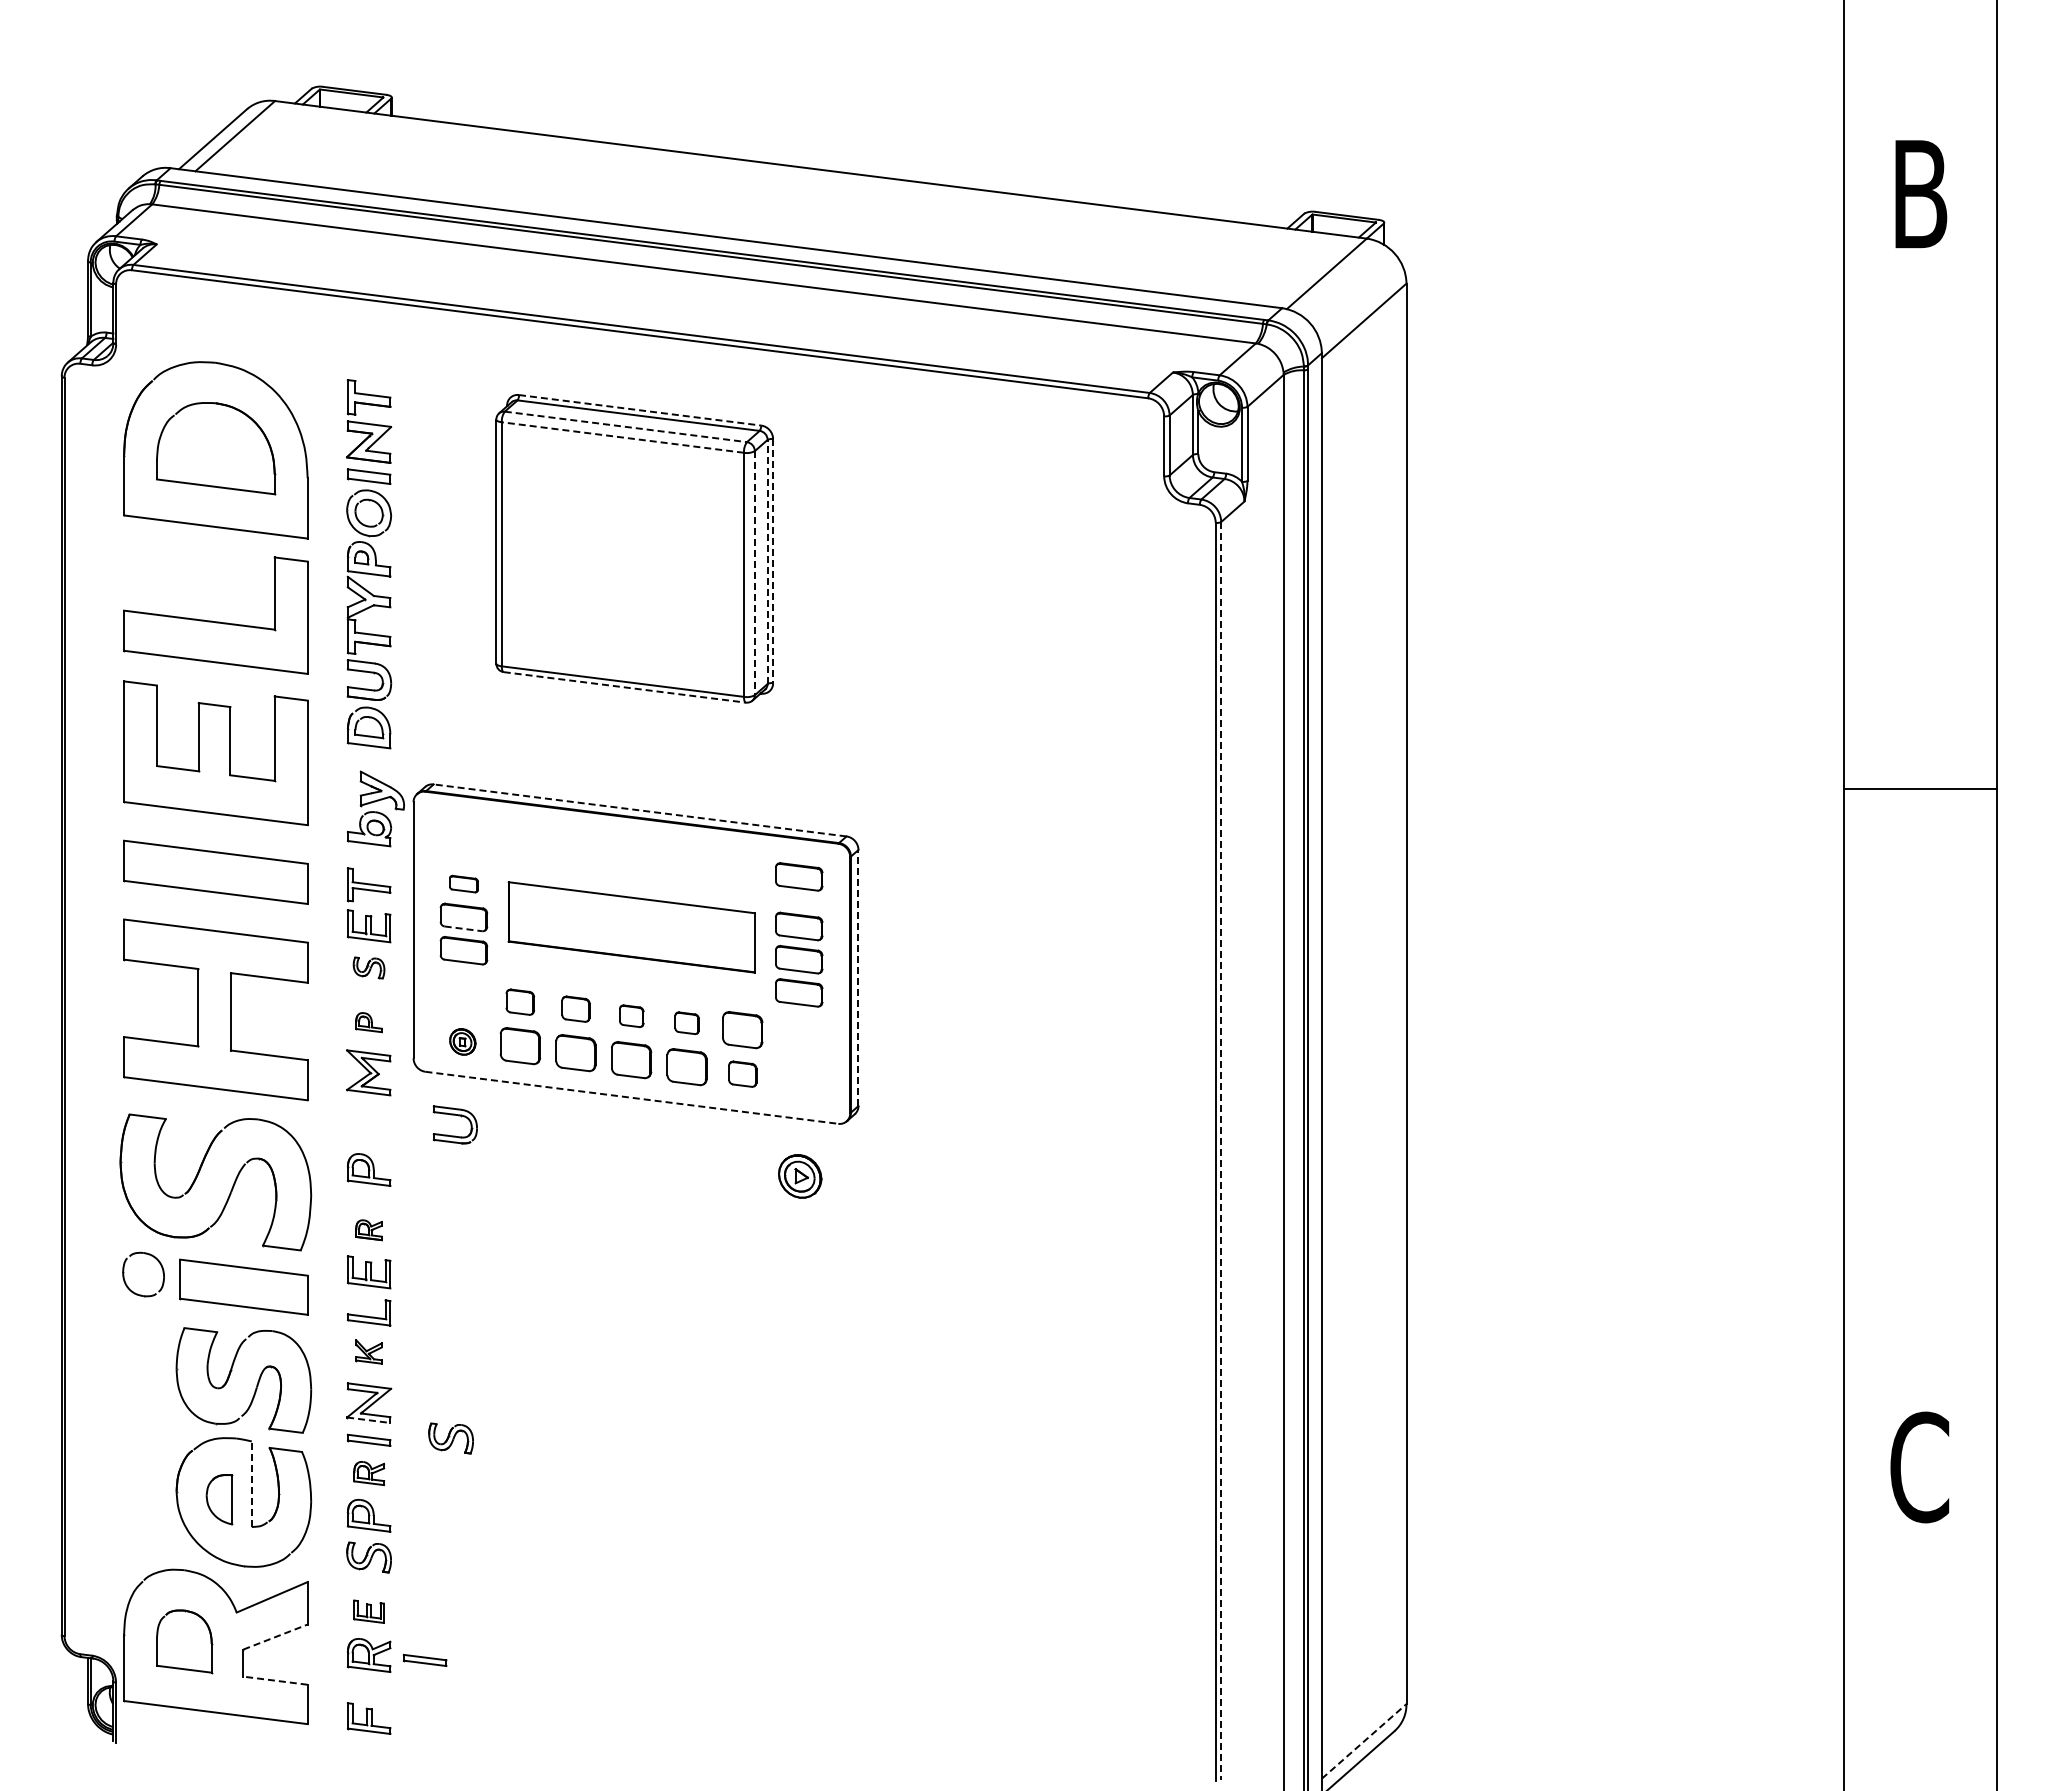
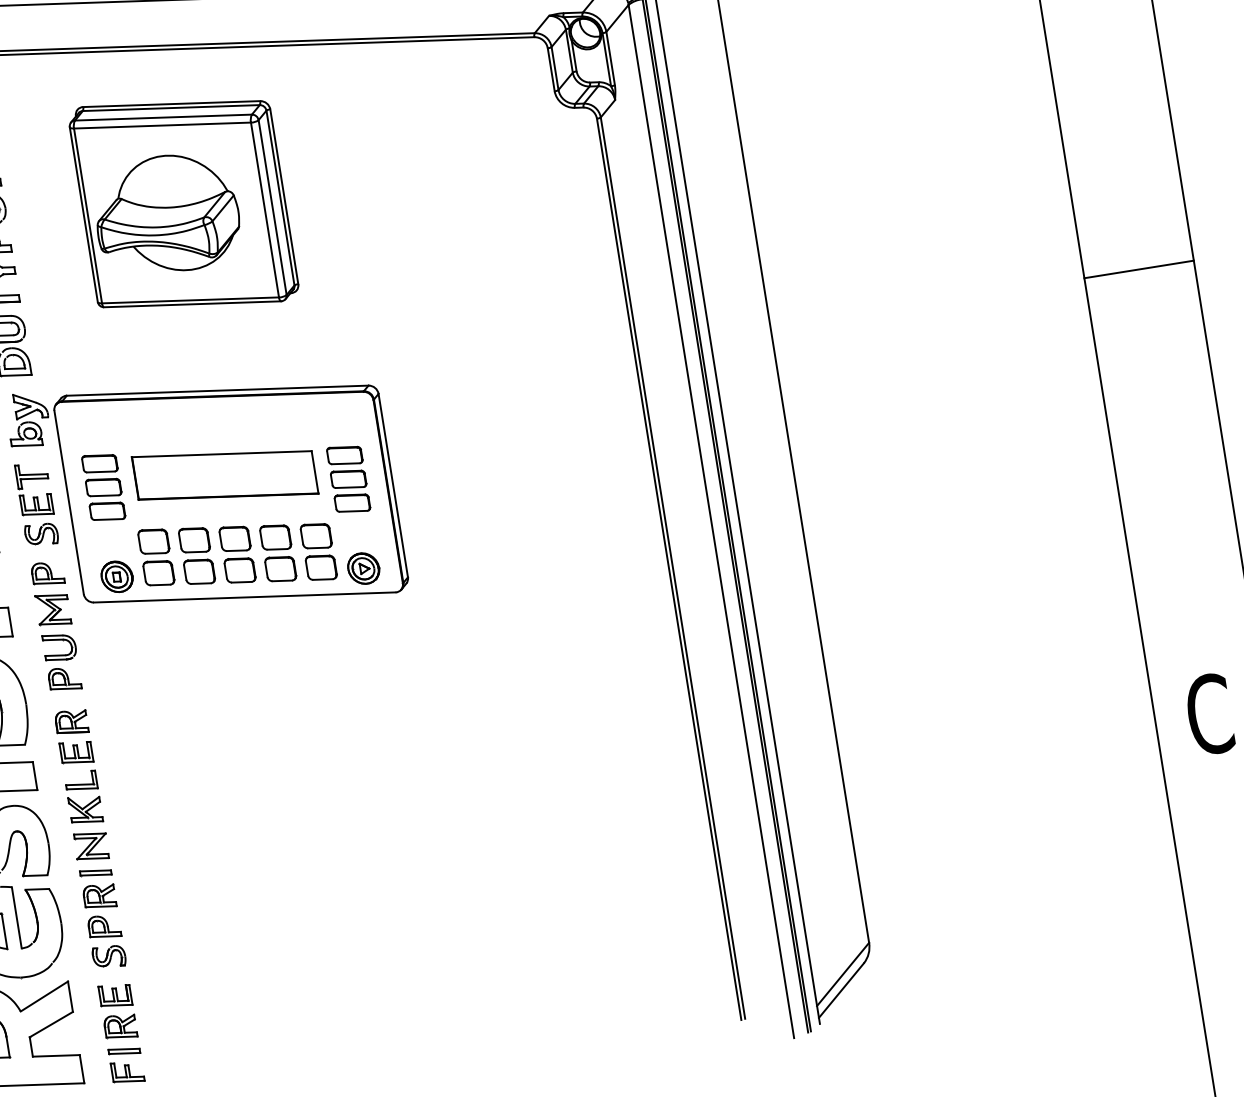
line: (640, 410) -> (172, 104), dashed -> solid
line: (626, 426) -> (163, 117), dashed -> solid
line: (622, 437) -> (162, 125), dashed -> solid
part: (609, 559) -> (166, 214), added
line: (767, 561) -> (280, 197), dashed -> solid
line: (773, 561) -> (284, 197), dashed -> solid
line: (754, 573) -> (272, 207), dashed -> solid
line: (625, 687) -> (193, 304), dashed -> solid
line: (1920, 789) -> (1138, 269), moved
line: (639, 810) -> (217, 390), dashed -> solid
part: (799, 876) -> (339, 419), removed
part: (463, 883) -> (99, 463), size x1.67
line: (464, 928) -> (105, 495), dashed -> solid
part: (368, 967) -> (41, 534), size x1.43
line: (858, 977) -> (393, 485), dashed -> solid
part: (519, 1002) -> (153, 542), size x1.43
part: (575, 1009) -> (194, 540), size x1.43
part: (631, 1016) -> (235, 539), size x1.67
part: (368, 1022) -> (47, 573), size x1.67
part: (686, 1023) -> (275, 537), size x1.67
part: (462, 1041) -> (116, 576), size x1.67
part: (742, 1074) -> (321, 568), size x1.43
line: (632, 1097) -> (245, 597), dashed -> solid
part: (458, 1116) -> (61, 640), moved
line: (1221, 1151) -> (673, 568), dashed -> solid
part: (800, 1176) -> (363, 568), moved
part: (368, 1229) -> (71, 722), size x1.67
part: (368, 1351) -> (85, 809), size x1.67
line: (368, 1420) -> (93, 858), dashed -> solid
part: (450, 1438) -> (153, 862), removed
part: (369, 1473) -> (99, 896), size x1.43
line: (251, 1484) -> (16, 918), dashed -> solid
part: (368, 1611) -> (115, 995), size x1.43
line: (275, 1636) -> (51, 1024), dashed -> solid
part: (424, 1660) -> (123, 1051), moved
line: (275, 1680) -> (56, 1055), dashed -> solid
line: (1364, 1741) -> (843, 974), dashed -> solid

